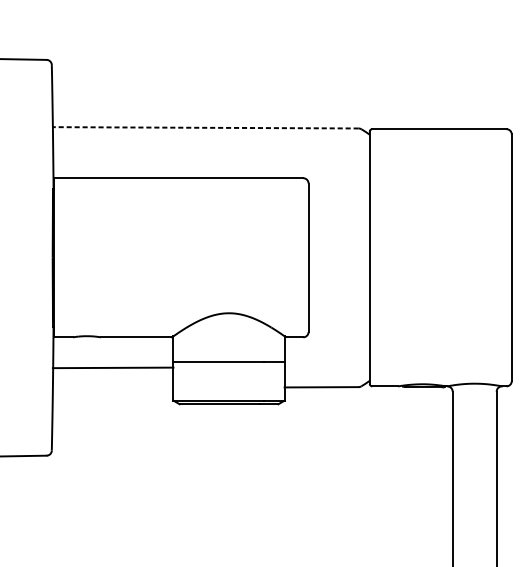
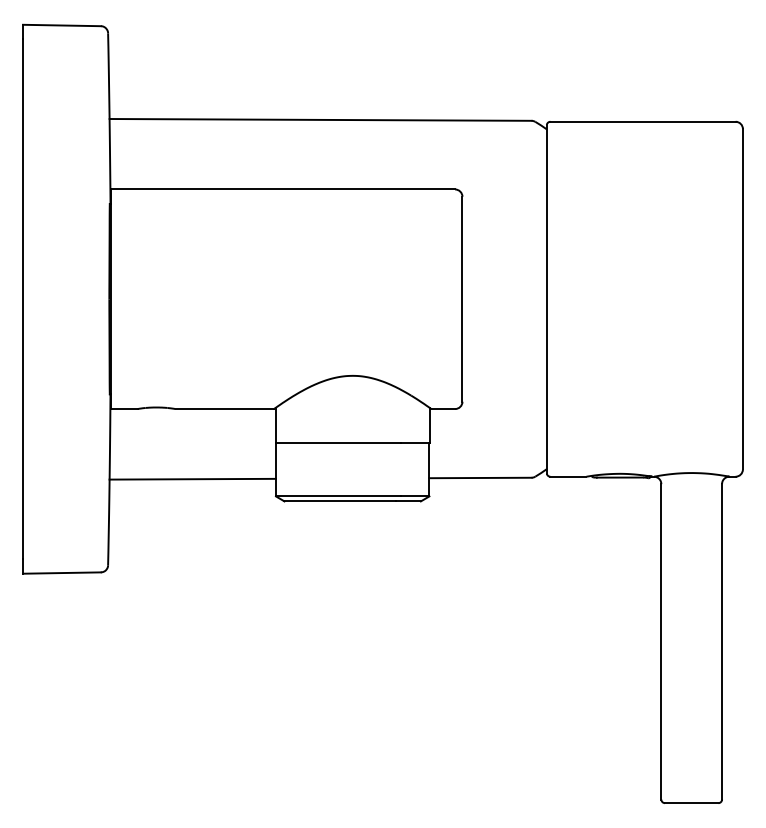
line: (205, 127) -> (320, 119), dashed -> solid
line: (112, 367) -> (192, 478), moved

